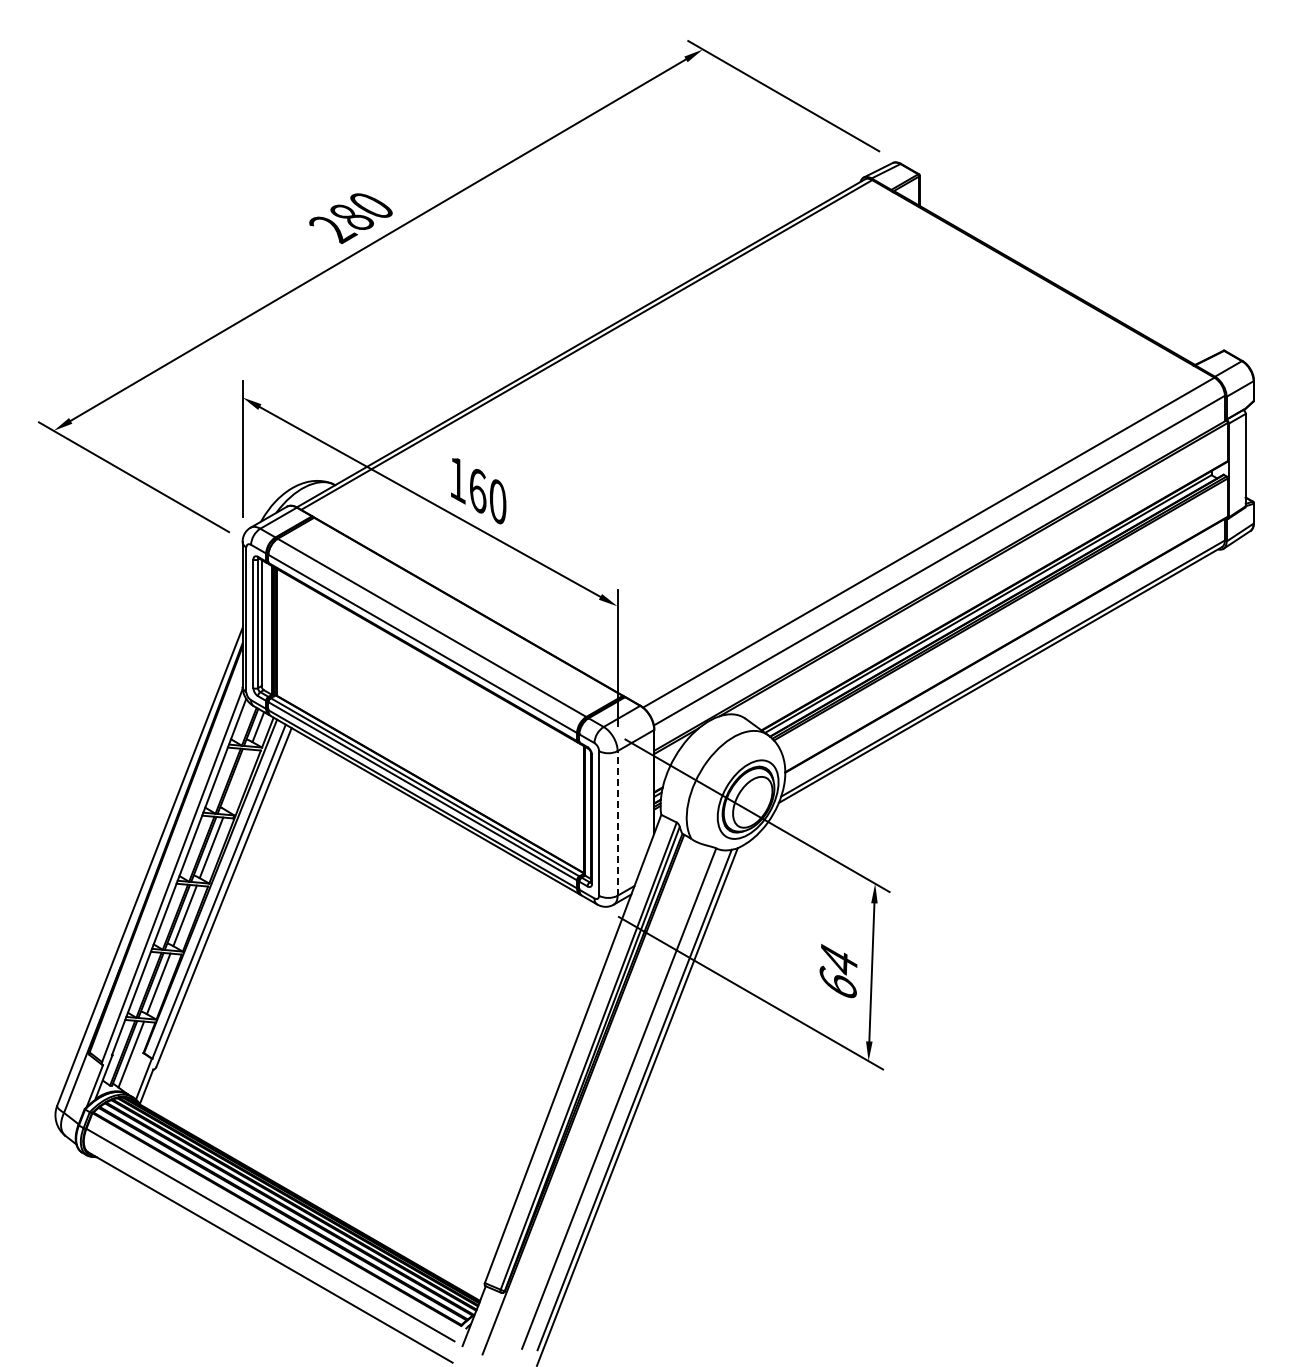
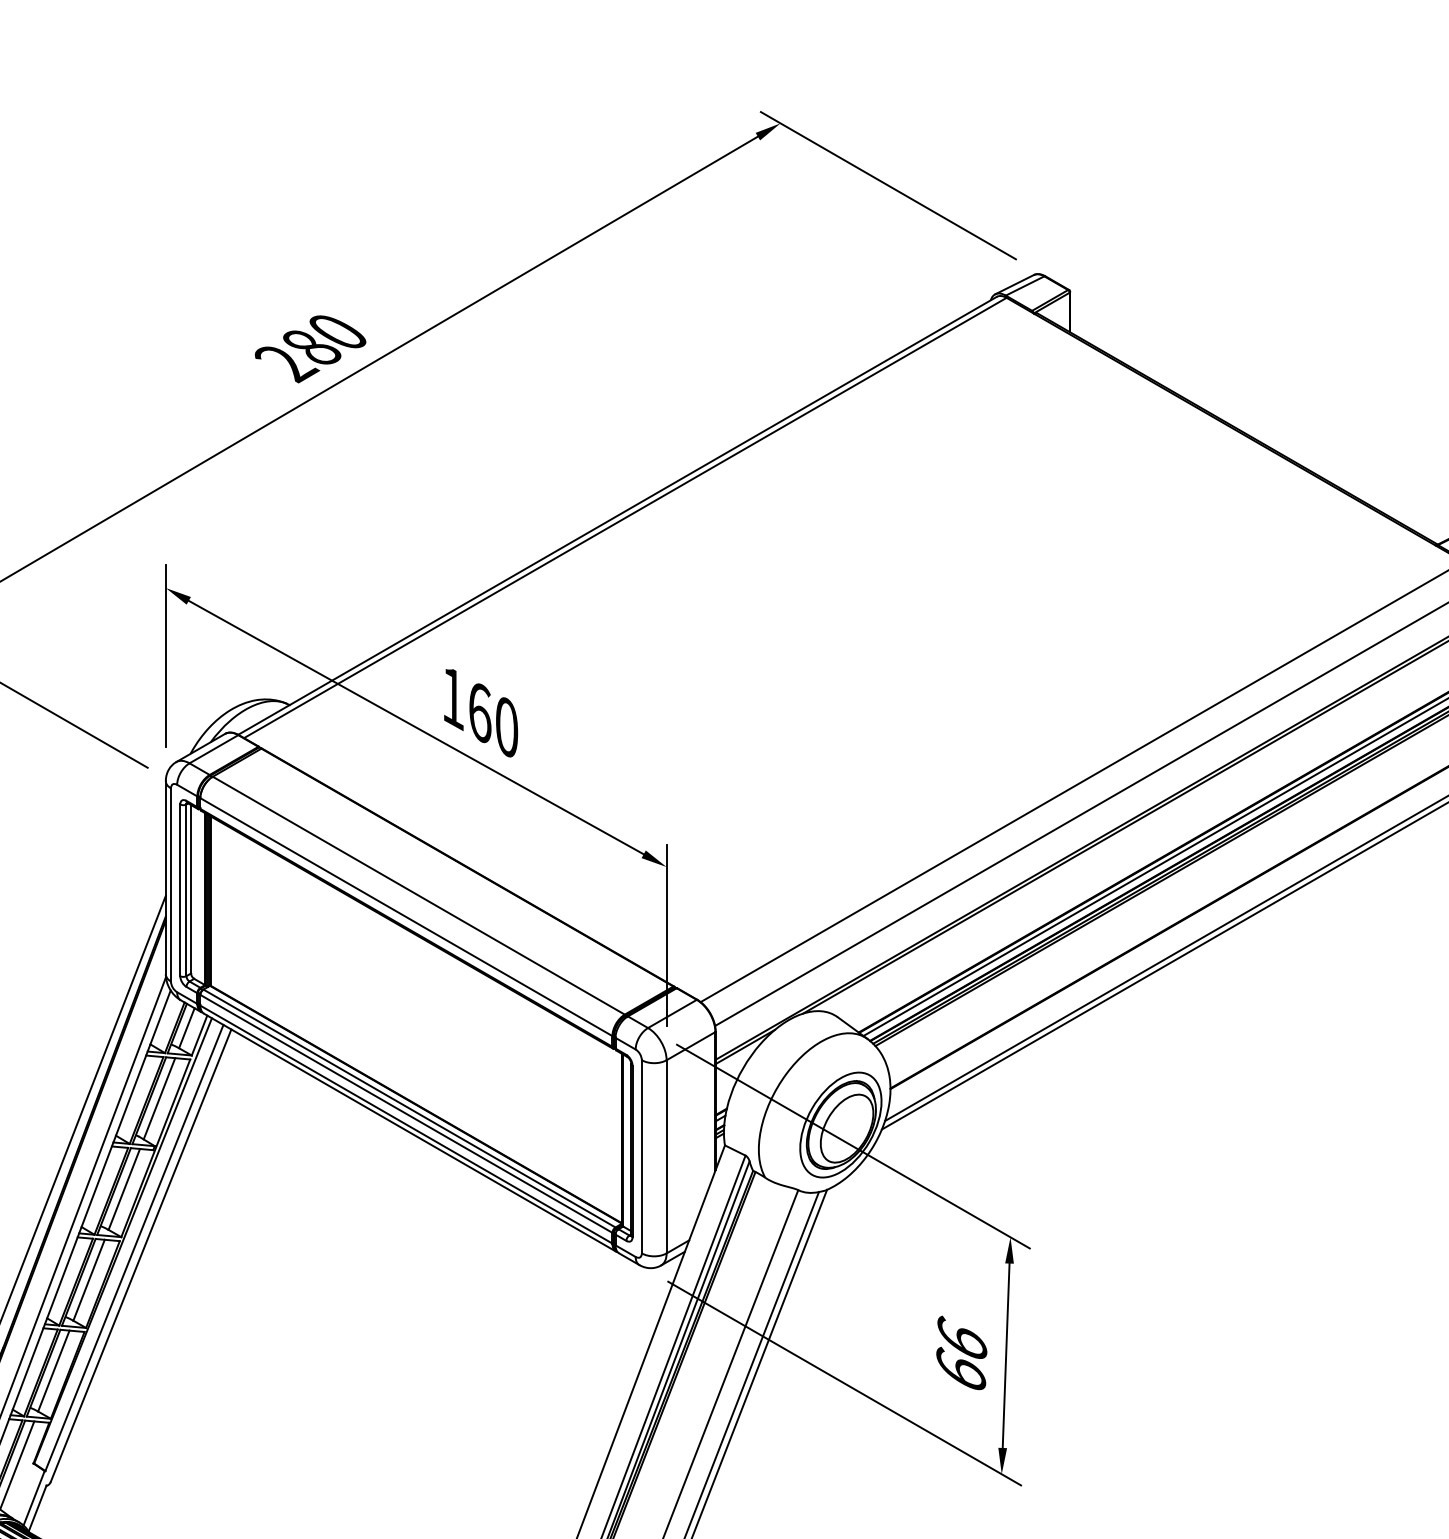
line: (237, 779) -> (159, 1098), added
line: (617, 822) -> (666, 1155), dashed -> solid
text: (838, 958) -> (961, 1337), 64 -> 66

